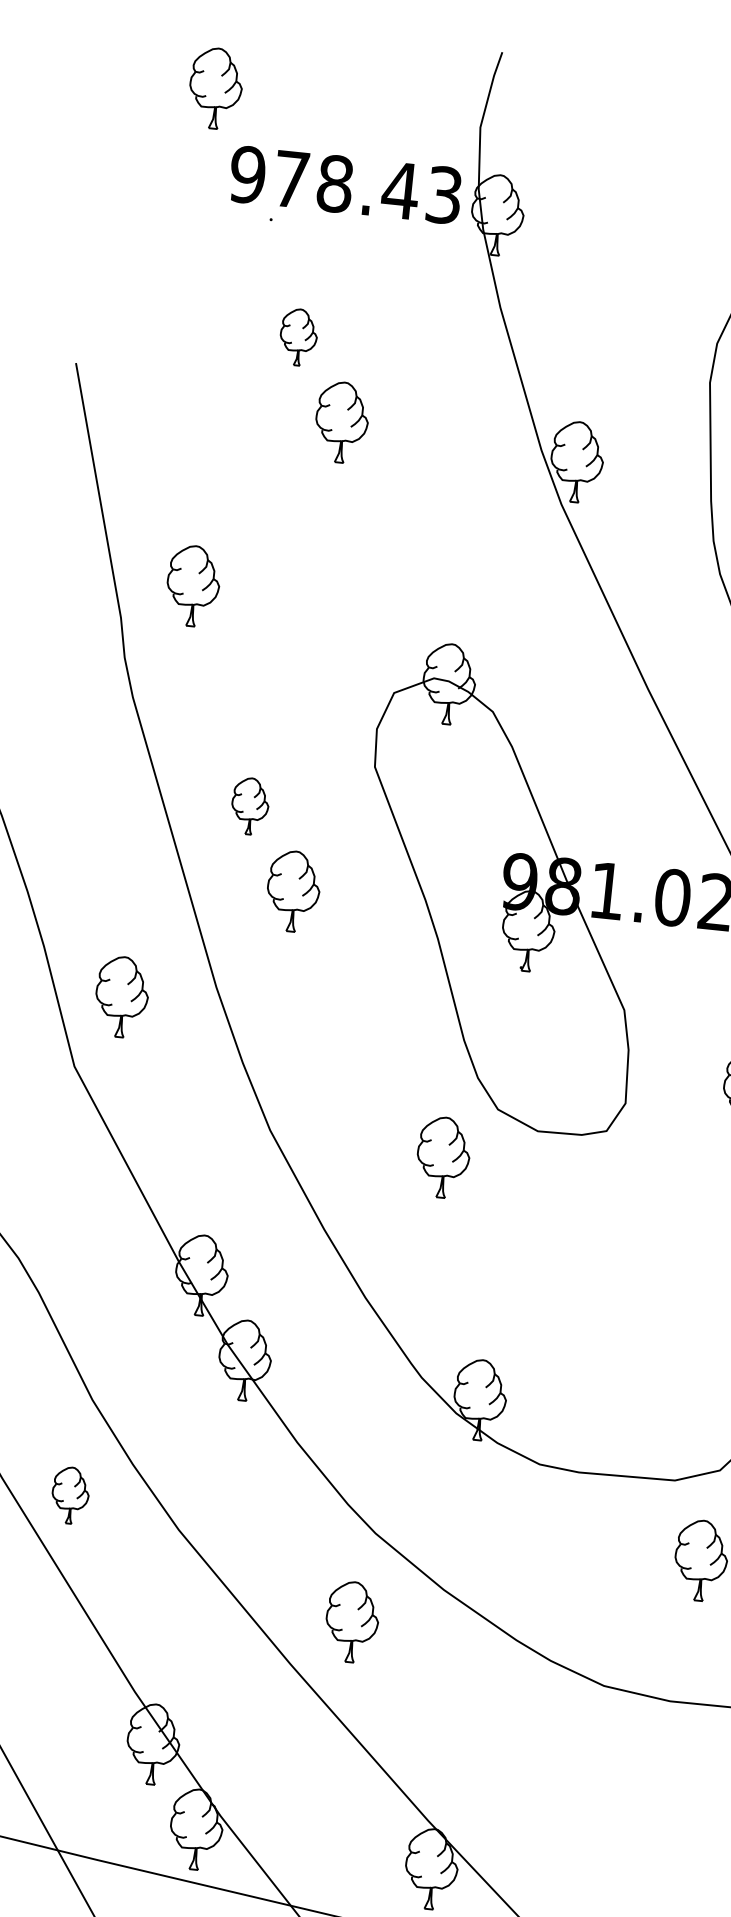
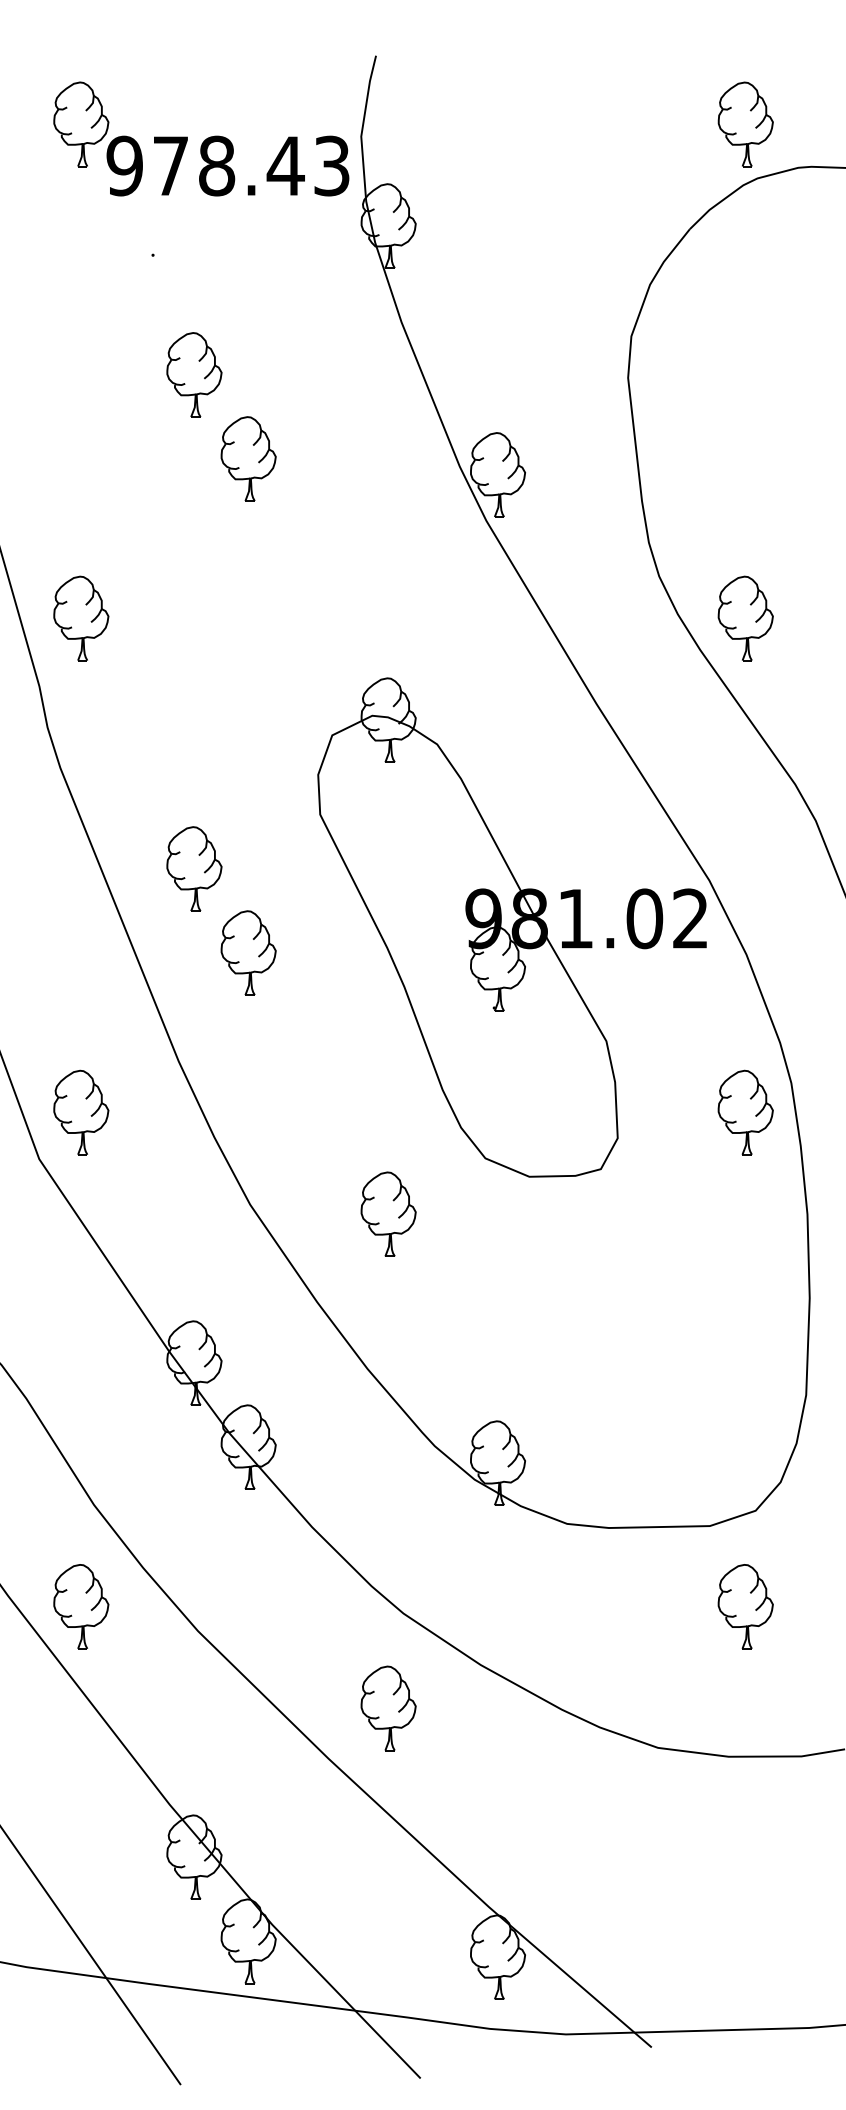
text: (345, 184) -> (227, 165), moved
part: (298, 336) -> (194, 374), size x1.43
part: (193, 586) -> (81, 618), moved
part: (250, 805) -> (194, 868), size x1.43
part: (122, 996) -> (81, 1112), moved
part: (443, 1156) -> (388, 1213), moved
part: (70, 1495) -> (81, 1606), size x1.43

